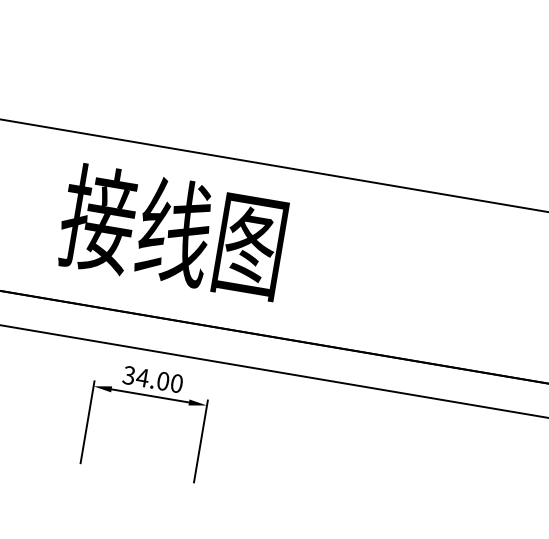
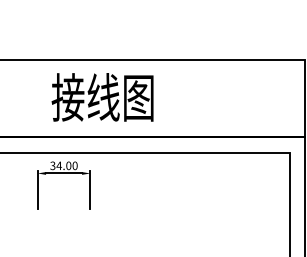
text: (172, 231) -> (102, 97), moved

